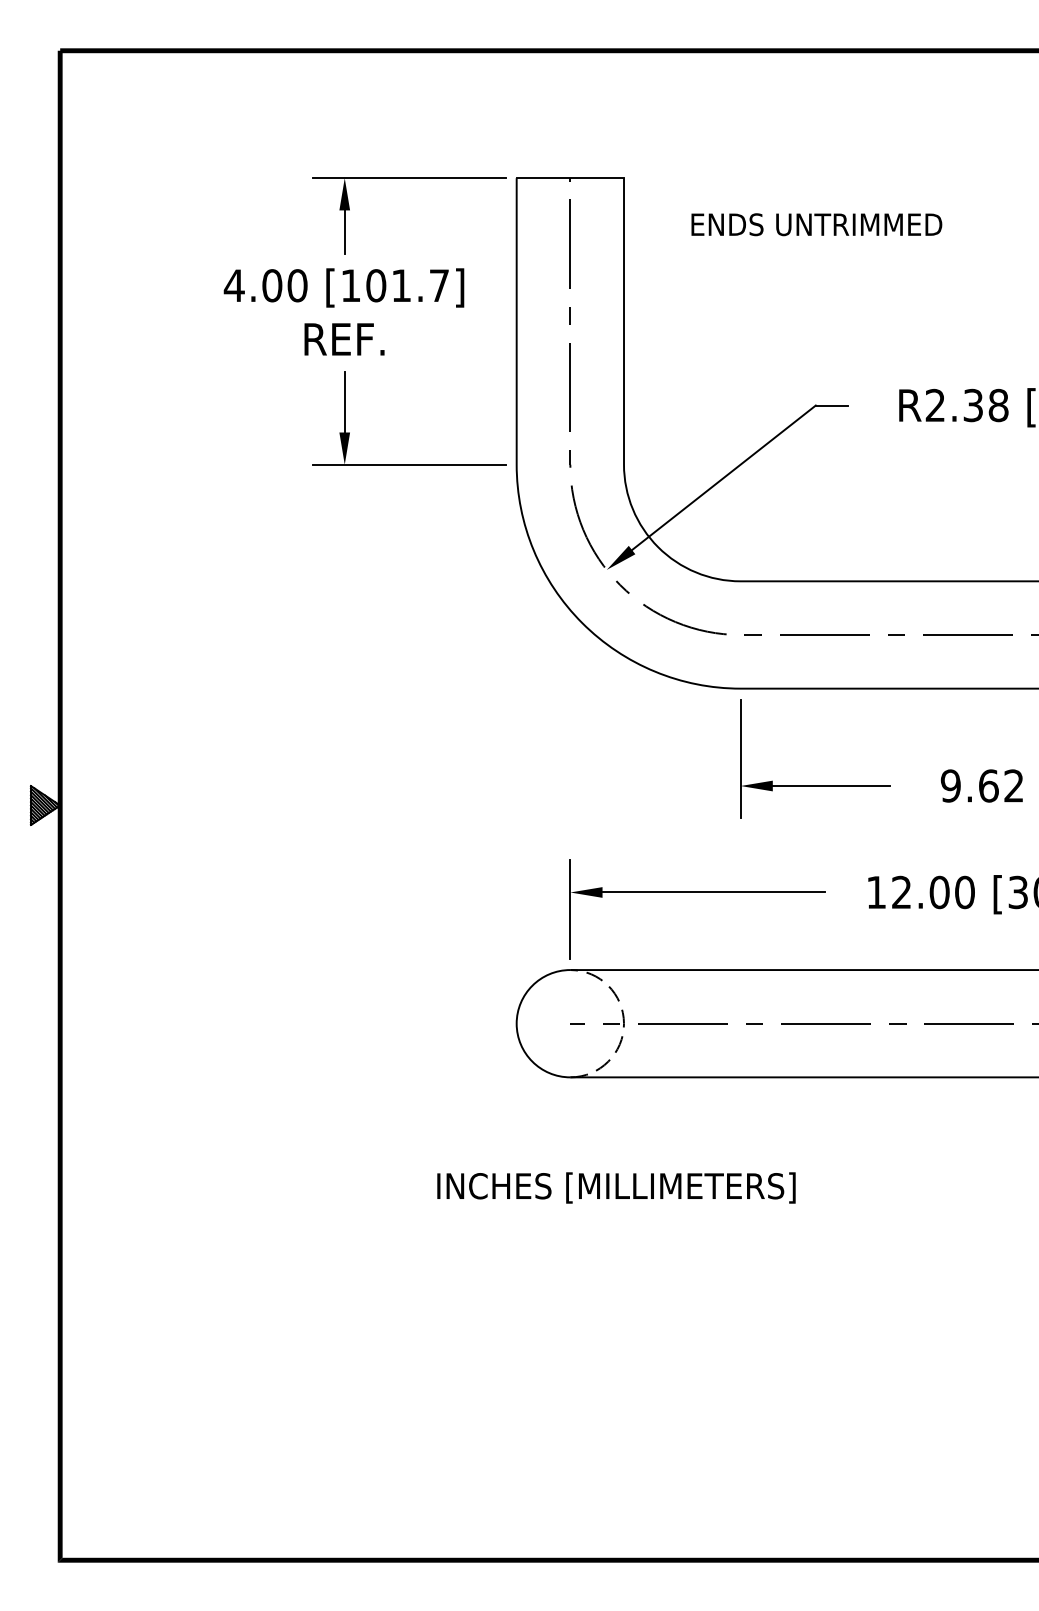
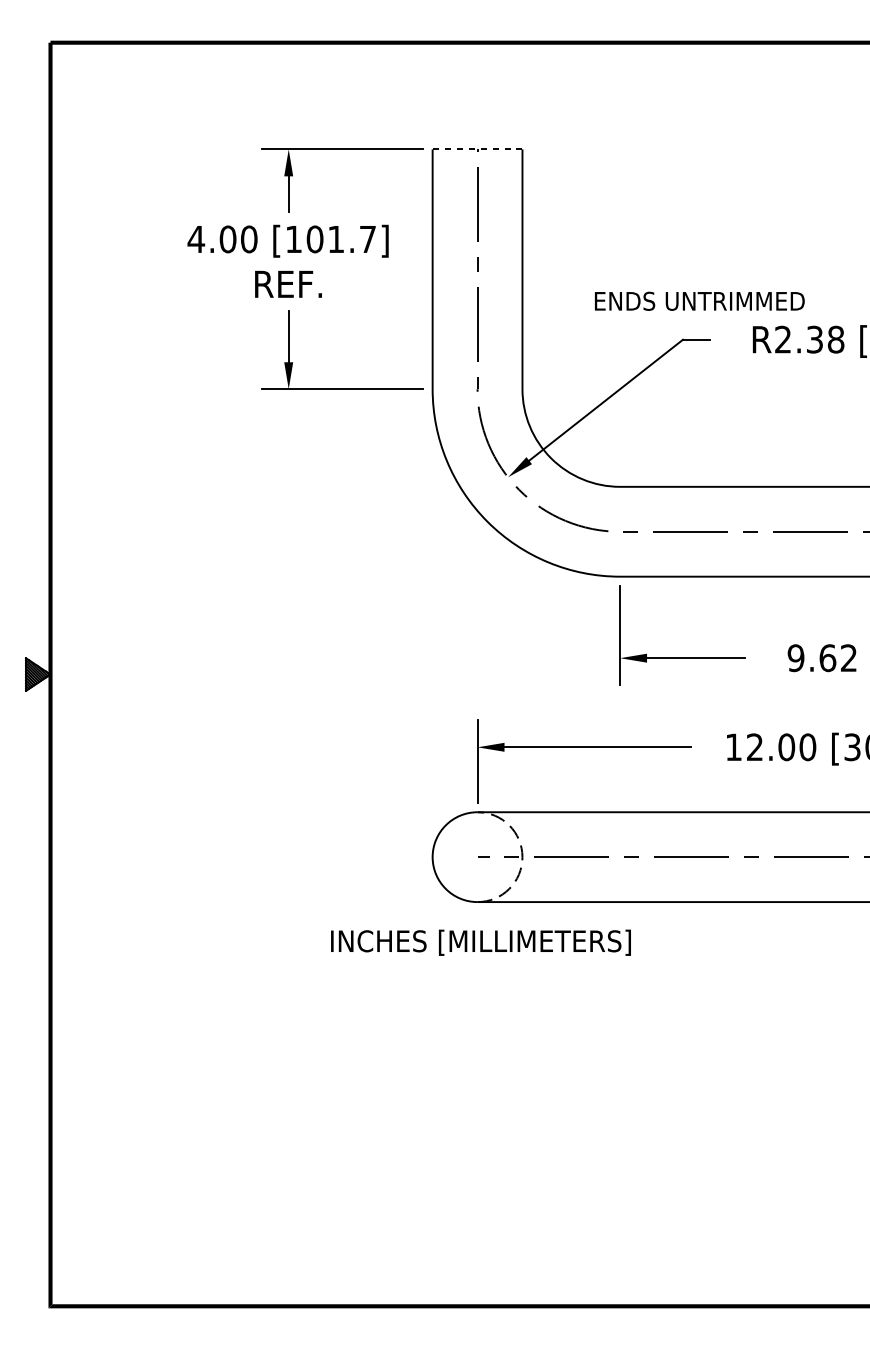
line: (570, 178) -> (477, 149), solid -> dashed
text: (816, 224) -> (699, 301), moved
text: (616, 1187) -> (481, 942), moved

